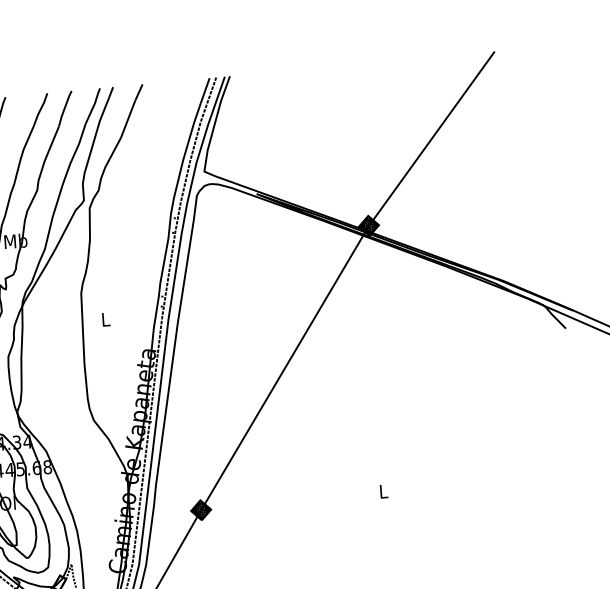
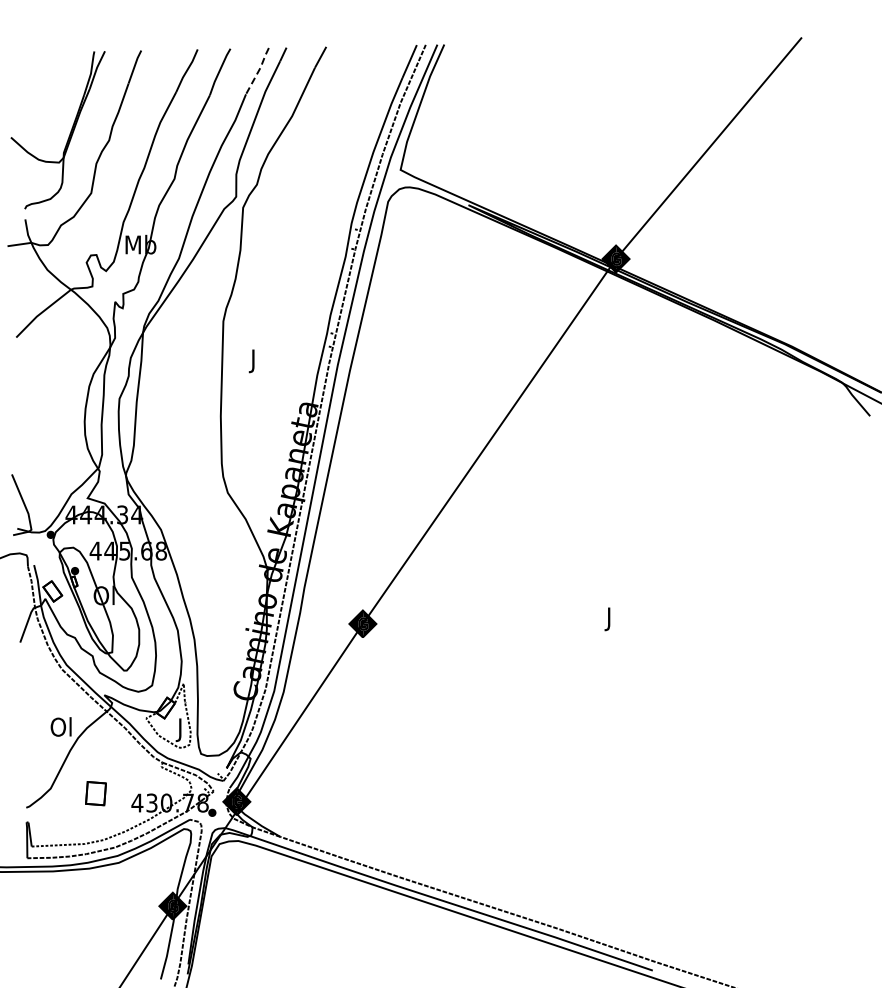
line: (93, 105) -> (258, 70), solid -> dashed
text: (105, 321) -> (253, 361), L -> J
text: (383, 493) -> (609, 619), L -> J

